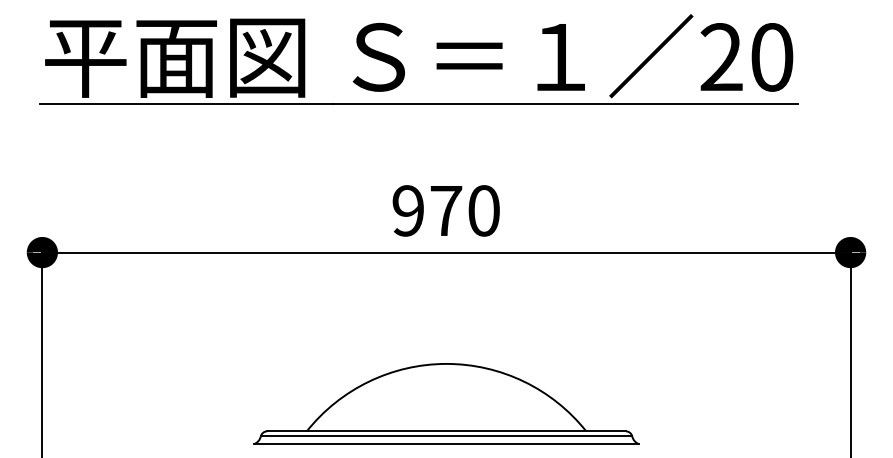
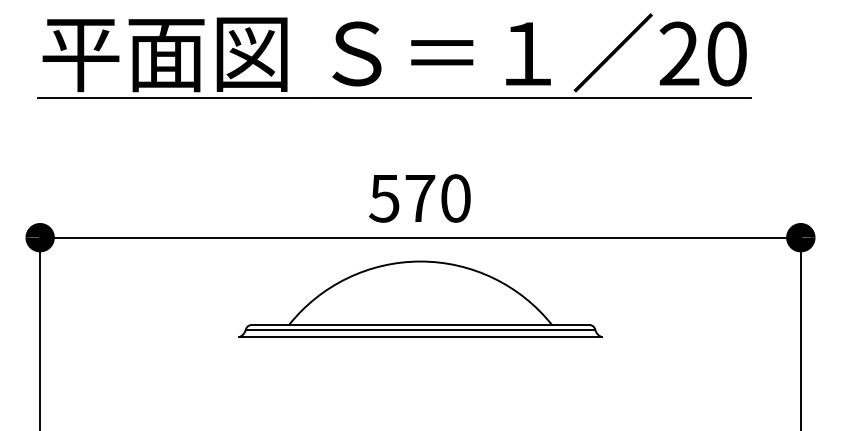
text: (407, 210) -> (383, 198), 970 -> 570
part: (446, 403) -> (420, 298), moved

